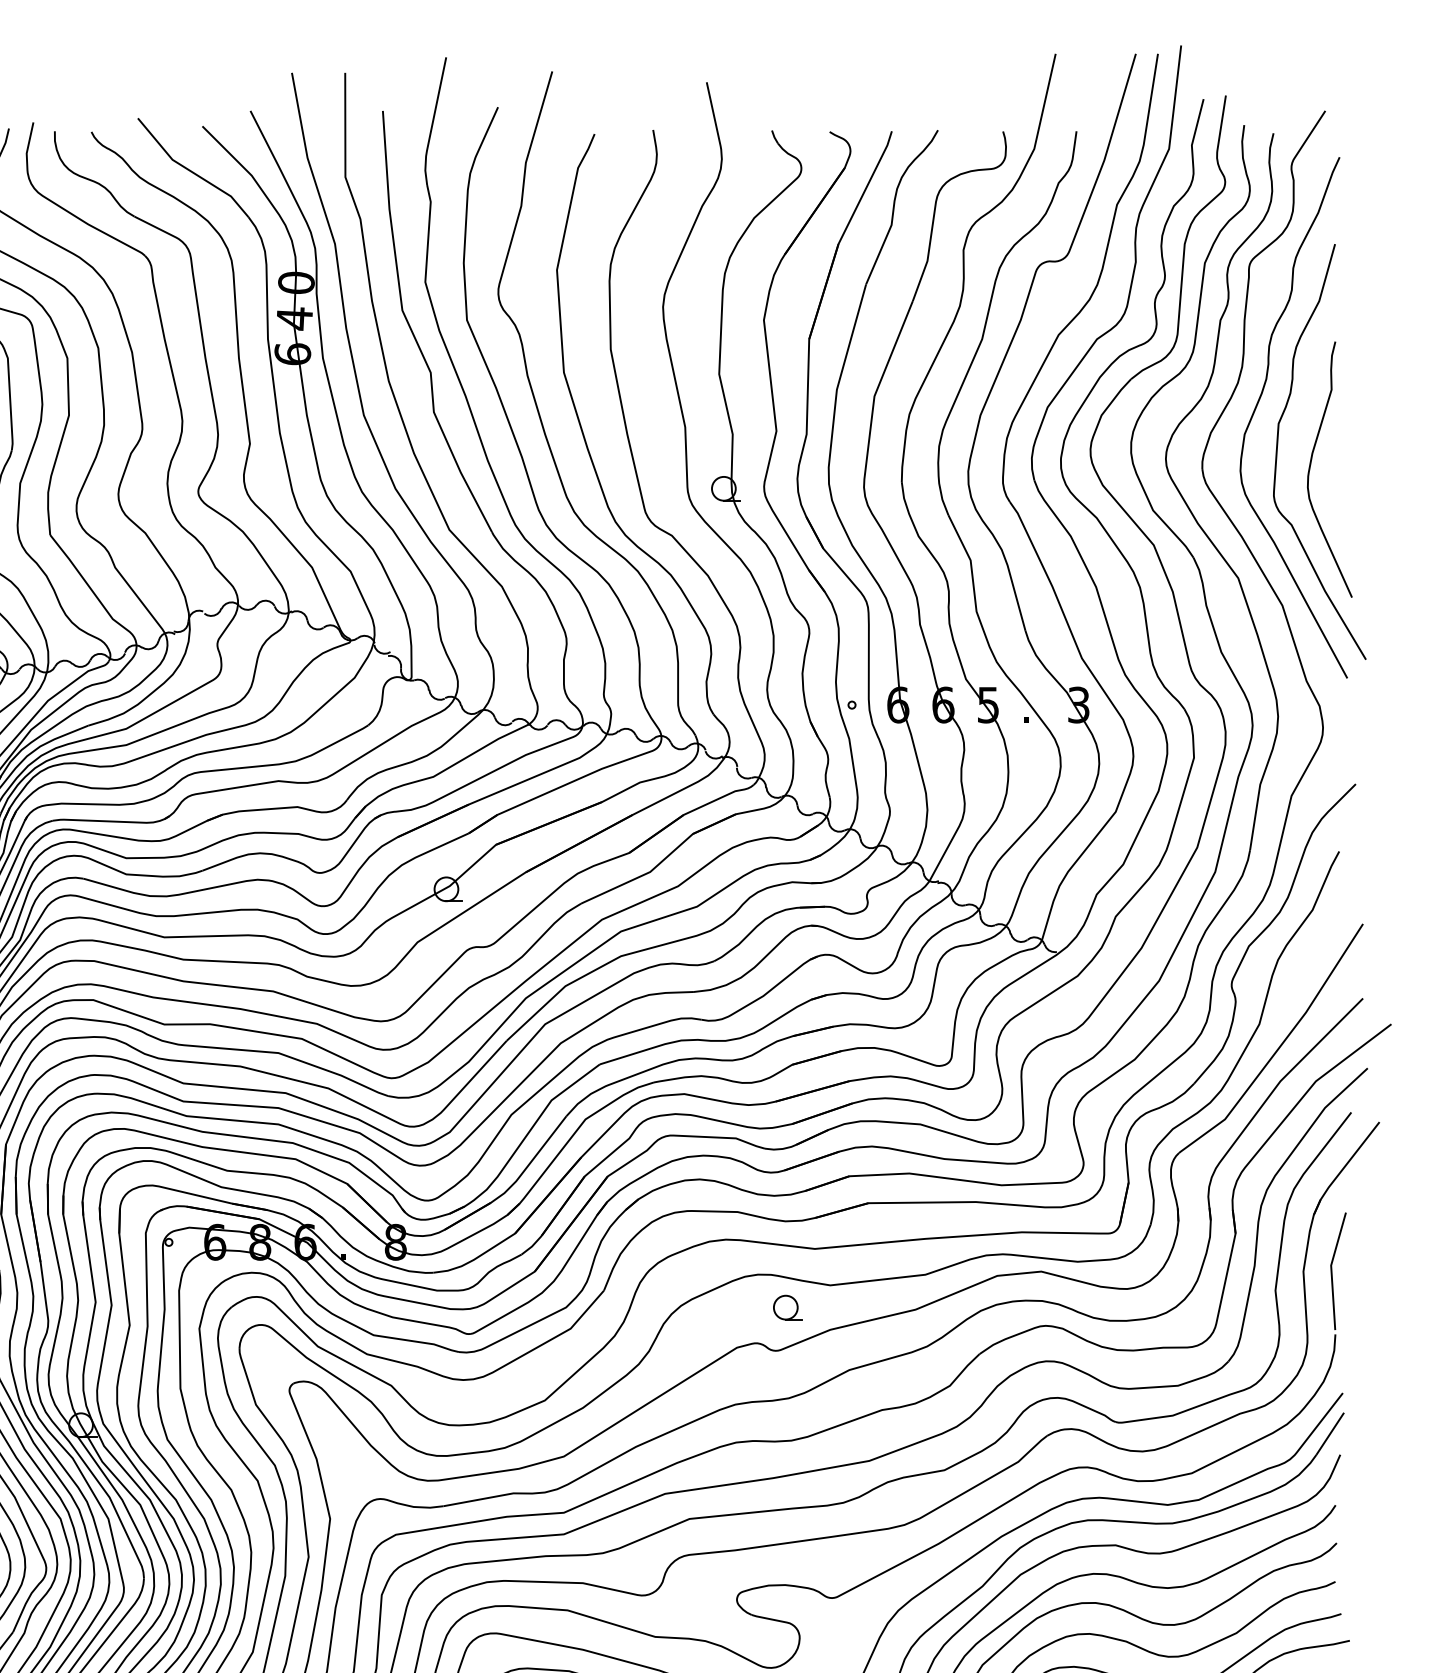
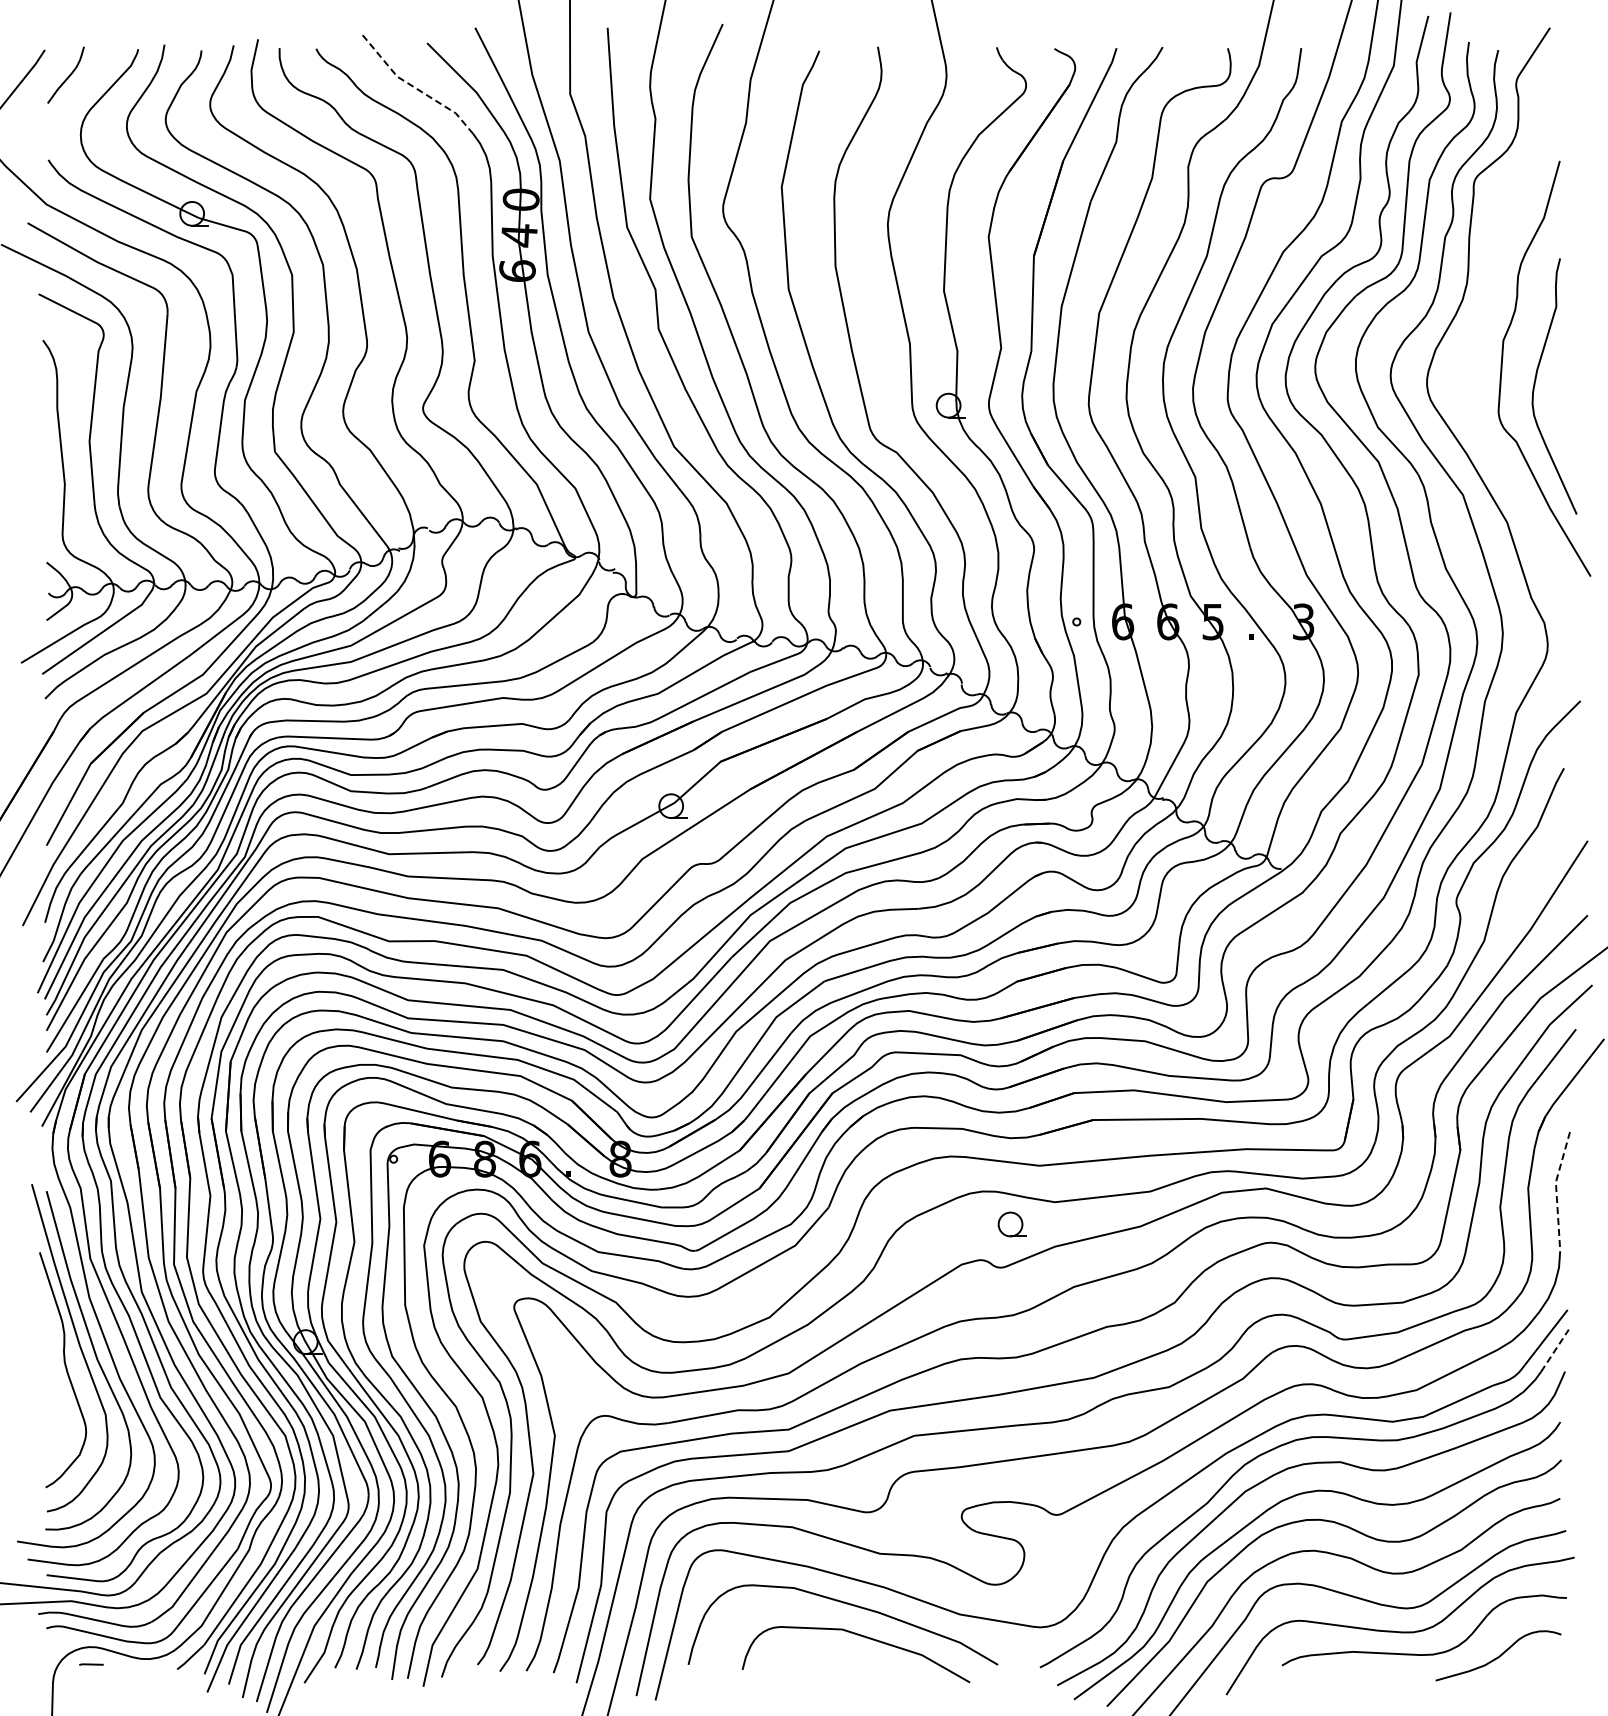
line: (189, 170) -> (414, 87), solid -> dashed
curve: (1259, 401) -> (1484, 318), removed
line: (1331, 1269) -> (1556, 1186), solid -> dashed
line: (1330, 1433) -> (1555, 1350), solid -> dashed

